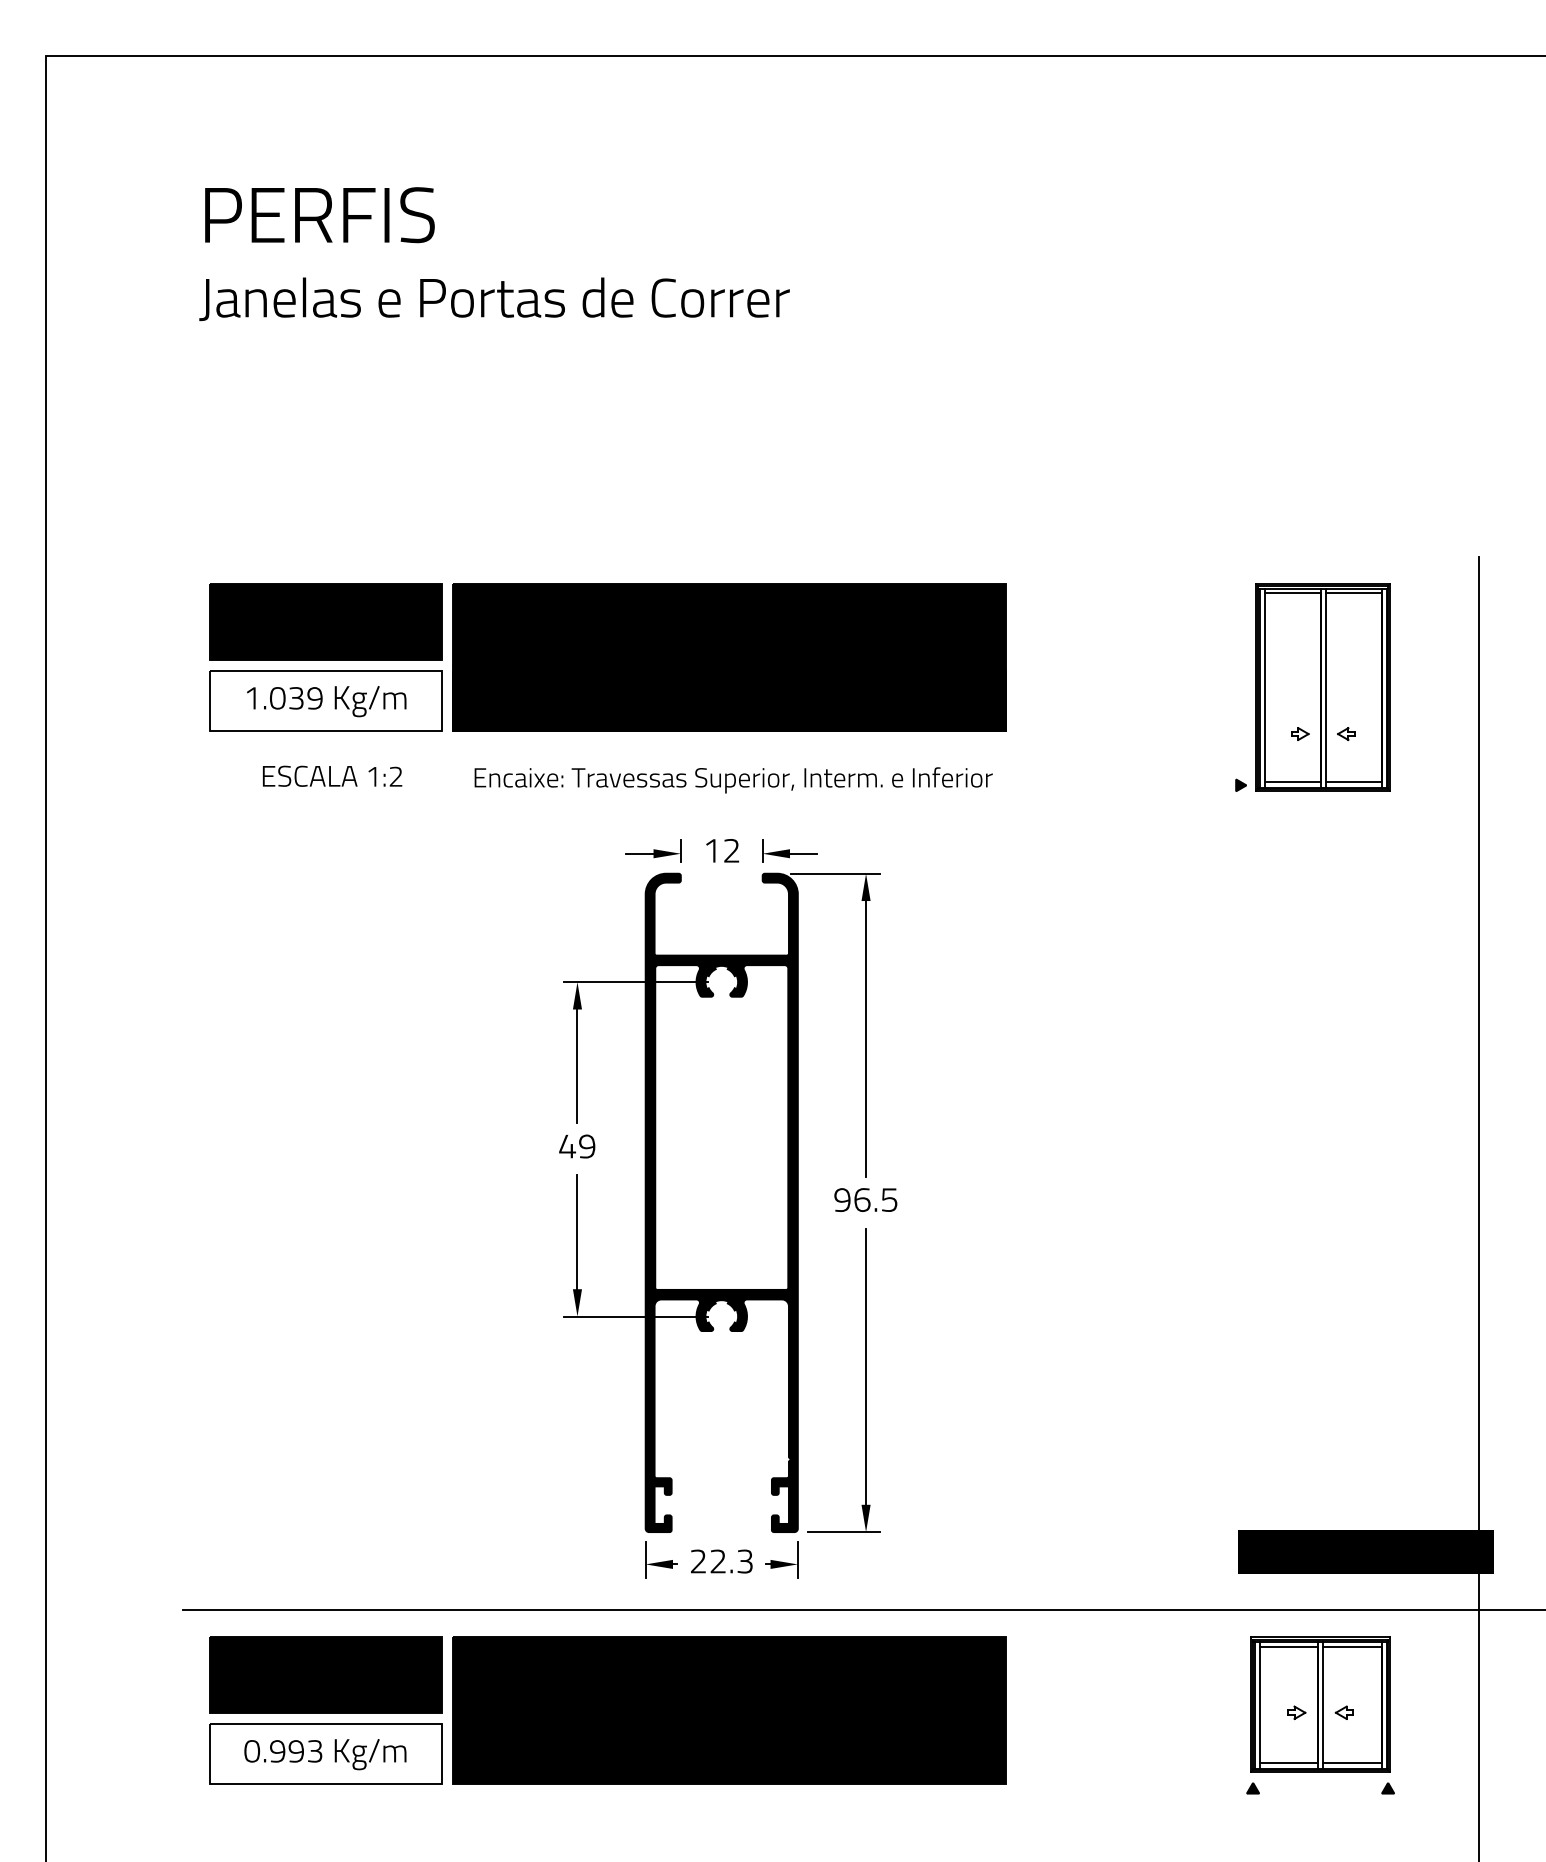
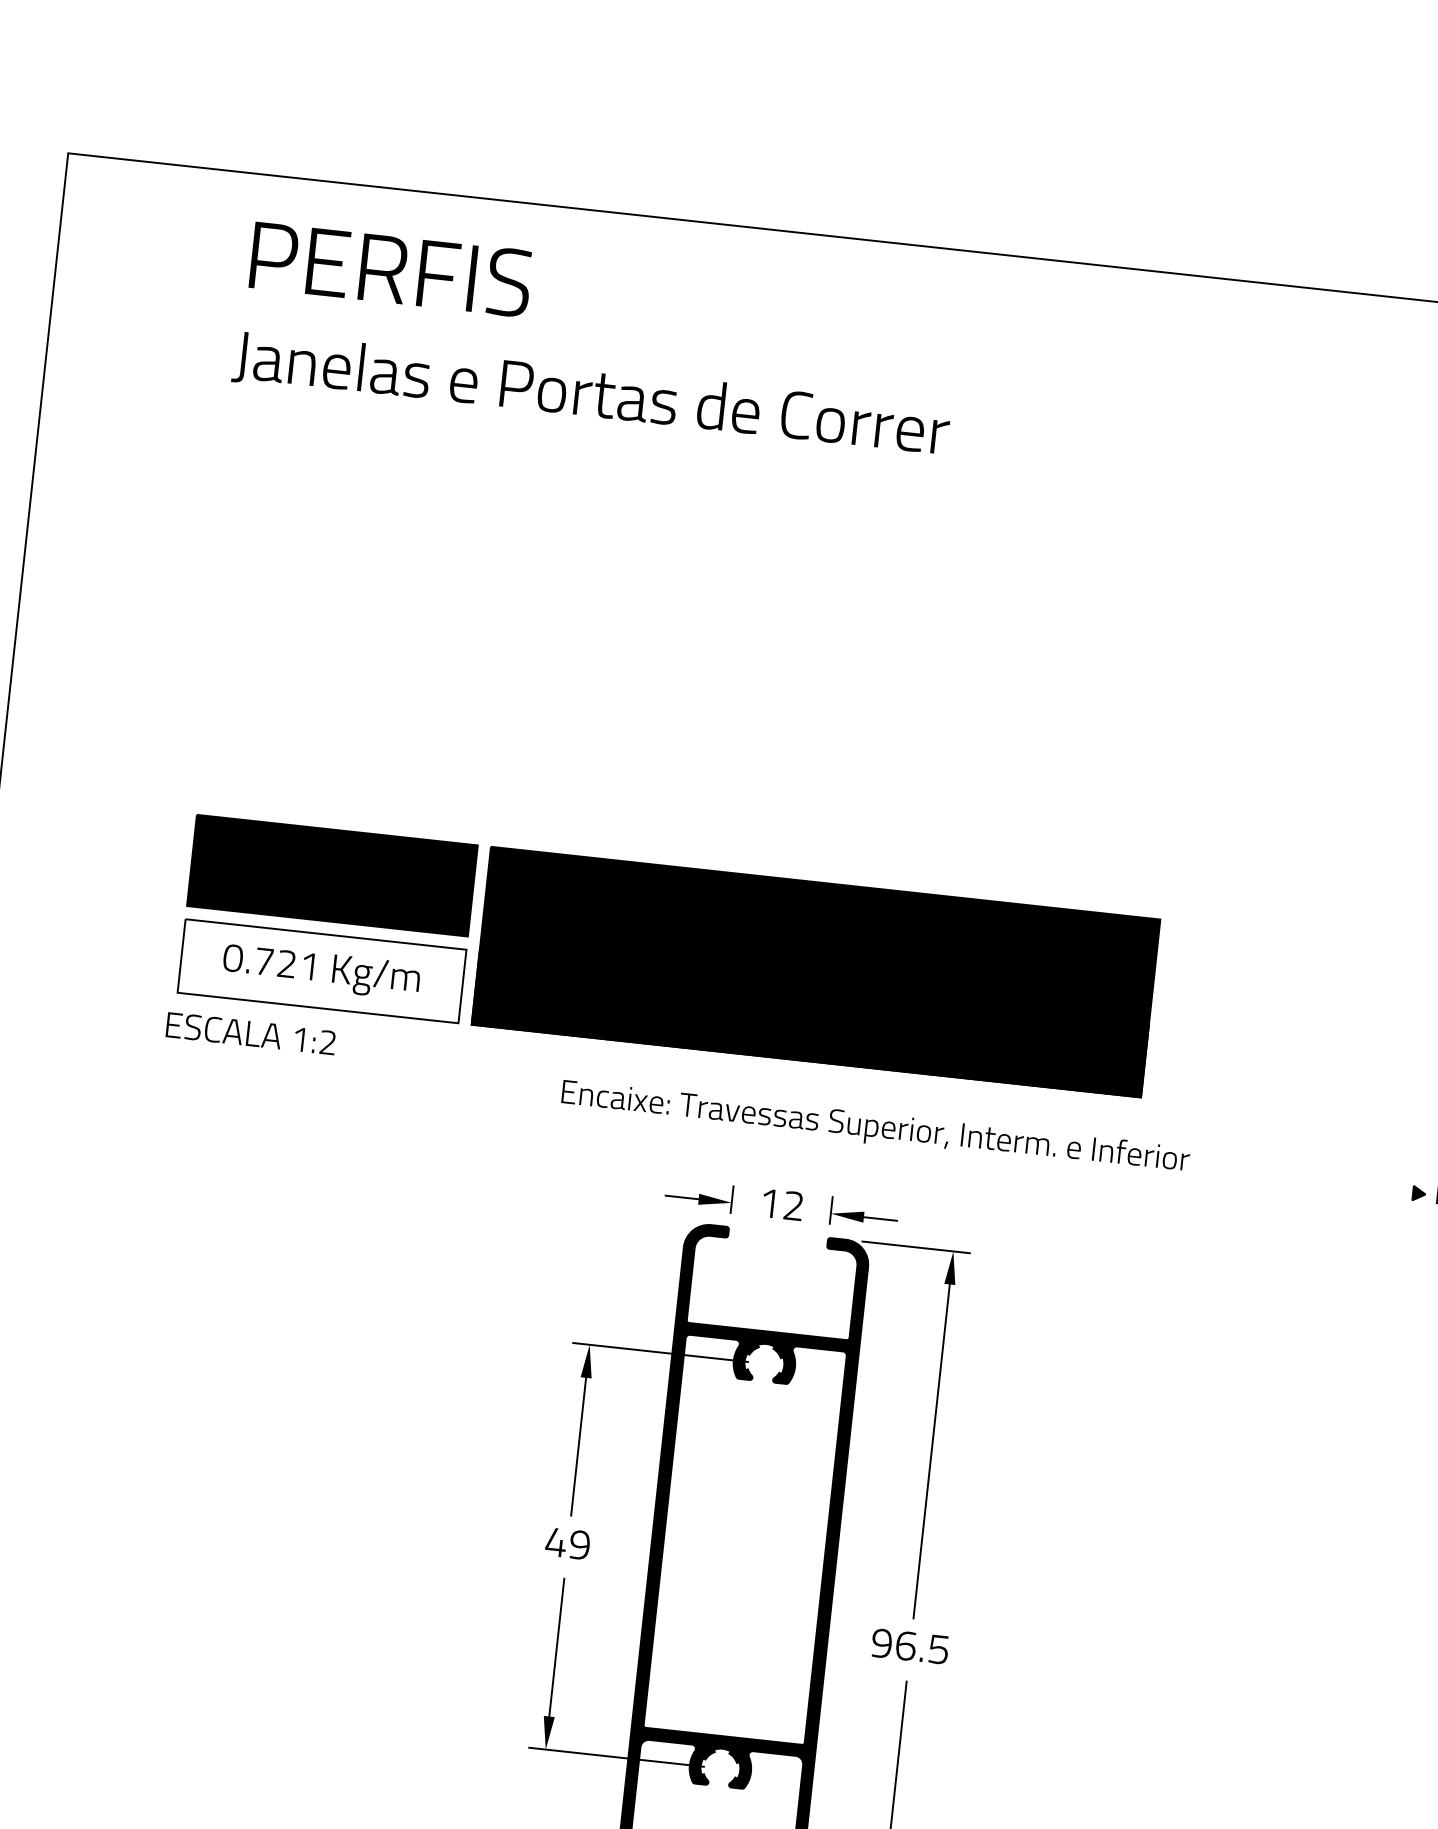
text: (494, 254) -> (597, 340), moved
text: (283, 698) -> (271, 962), 1.039 -> 0.721
text: (332, 775) -> (251, 1032), moved
text: (733, 780) -> (875, 1128), moved

